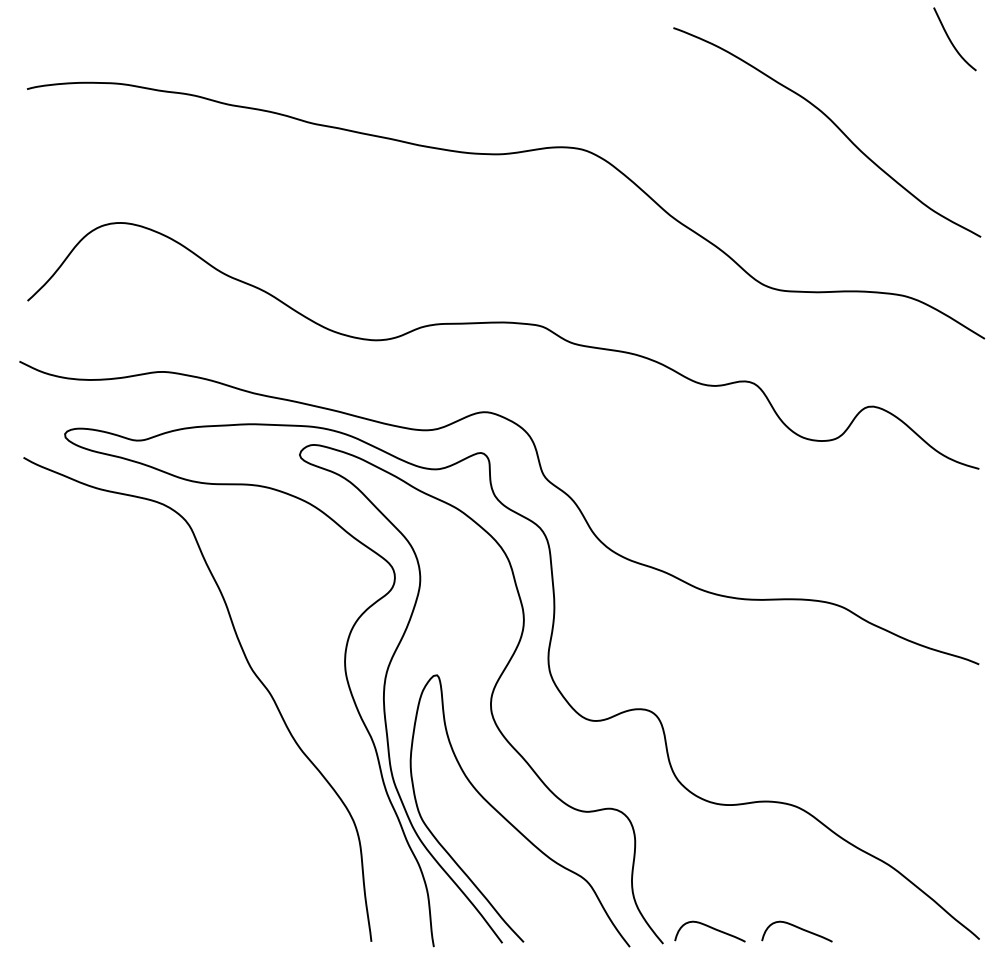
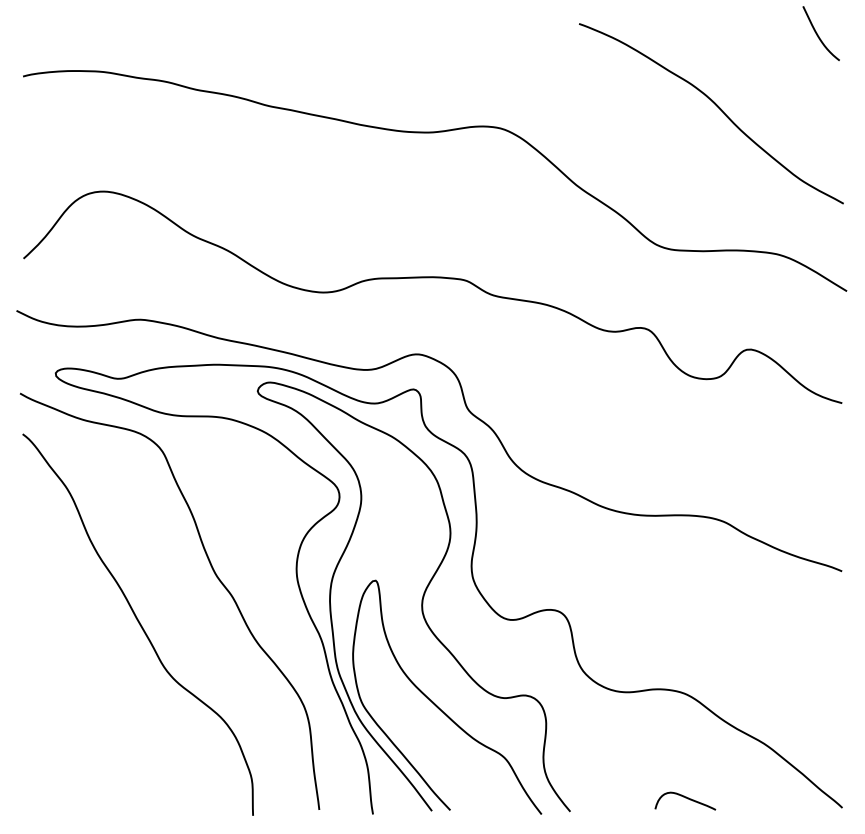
curve: (161, 725) -> (138, 623), added
curve: (710, 928) -> (610, 798), removed

